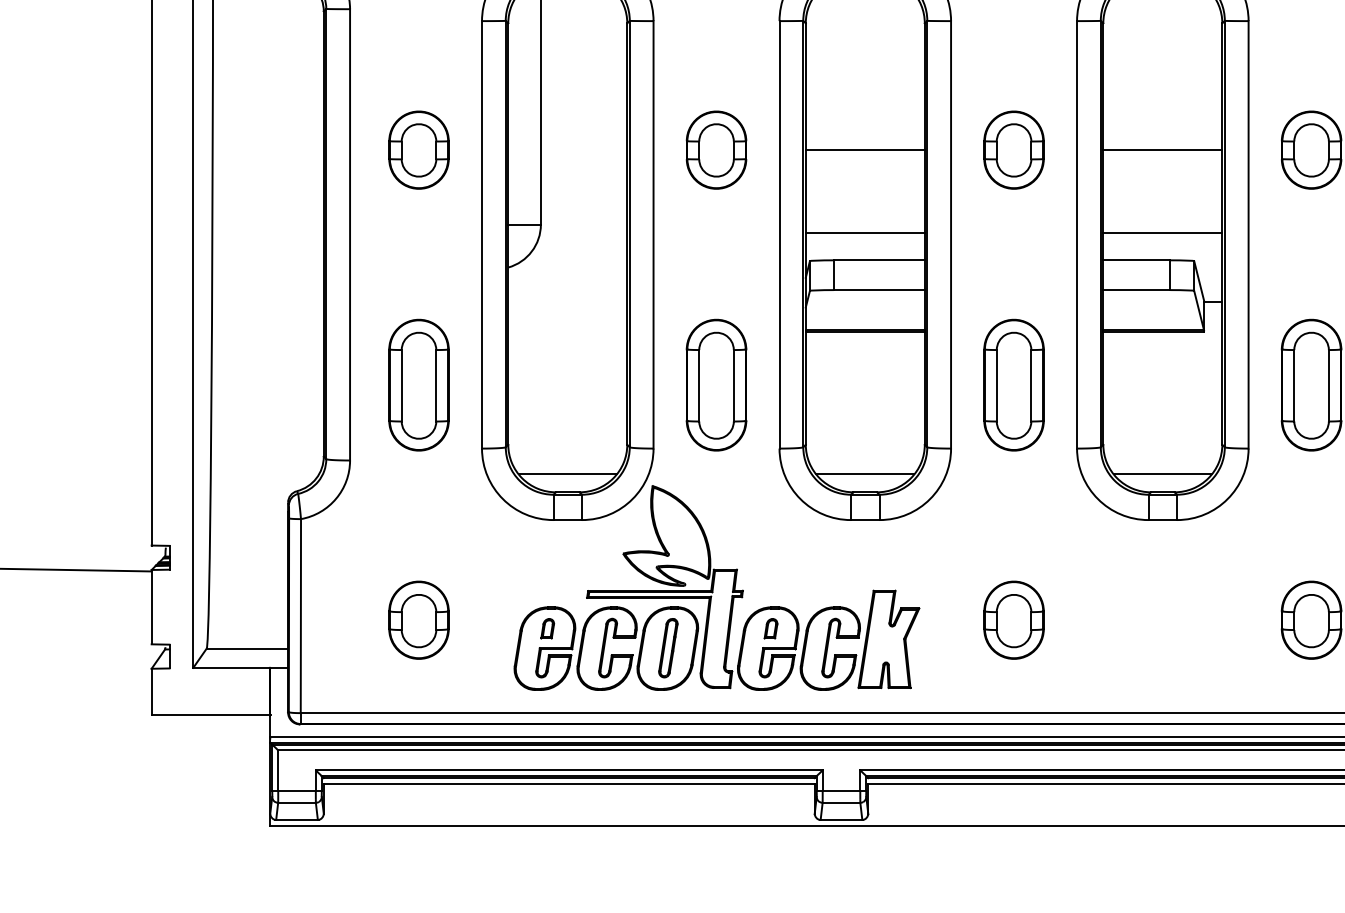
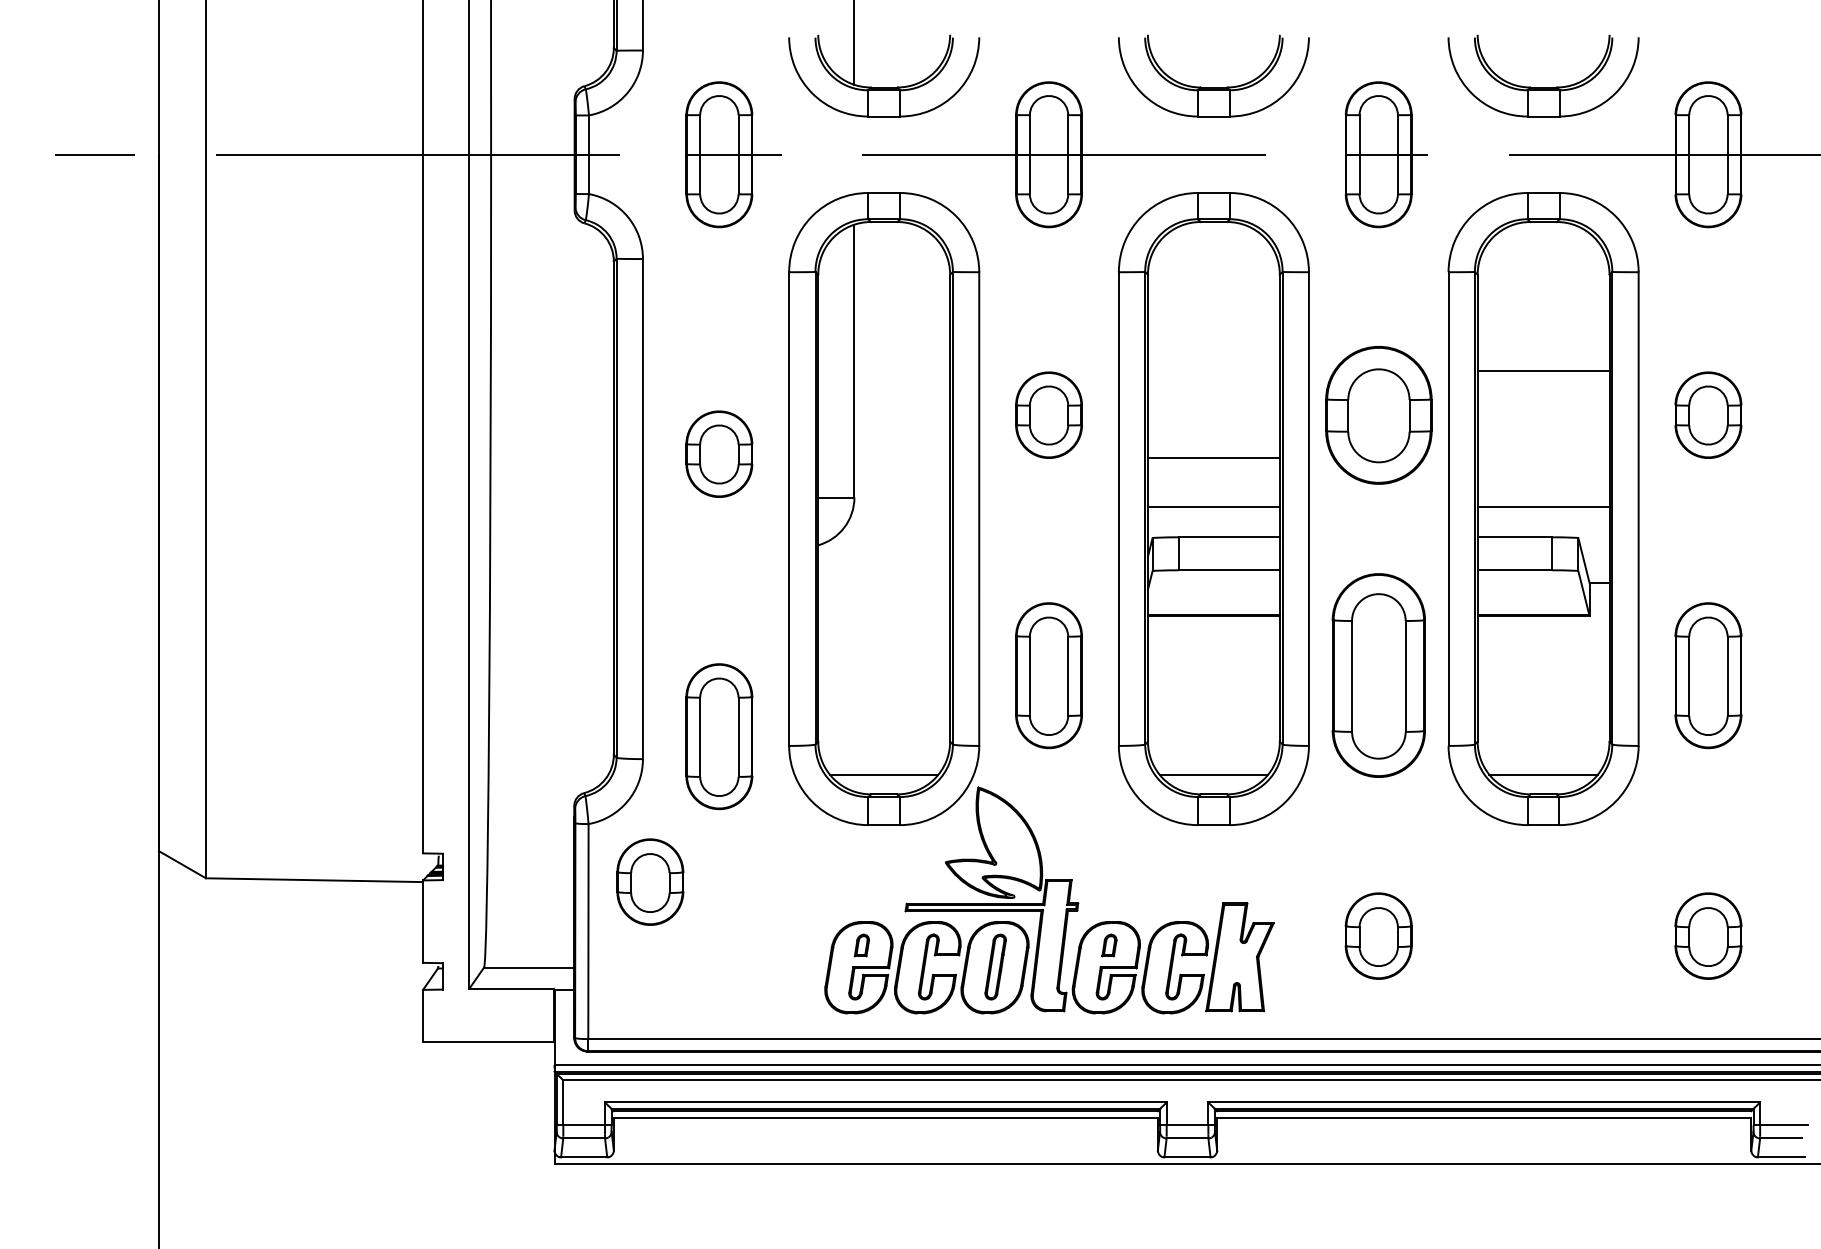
part: (419, 149) -> (719, 453), moved
line: (864, 149) -> (1213, 457), moved
part: (1013, 149) -> (1378, 414), size x1.6
line: (1162, 149) -> (1543, 370), moved
part: (419, 385) -> (719, 736), moved
part: (1013, 385) -> (1378, 675), size x1.4
part: (419, 619) -> (650, 881), moved

